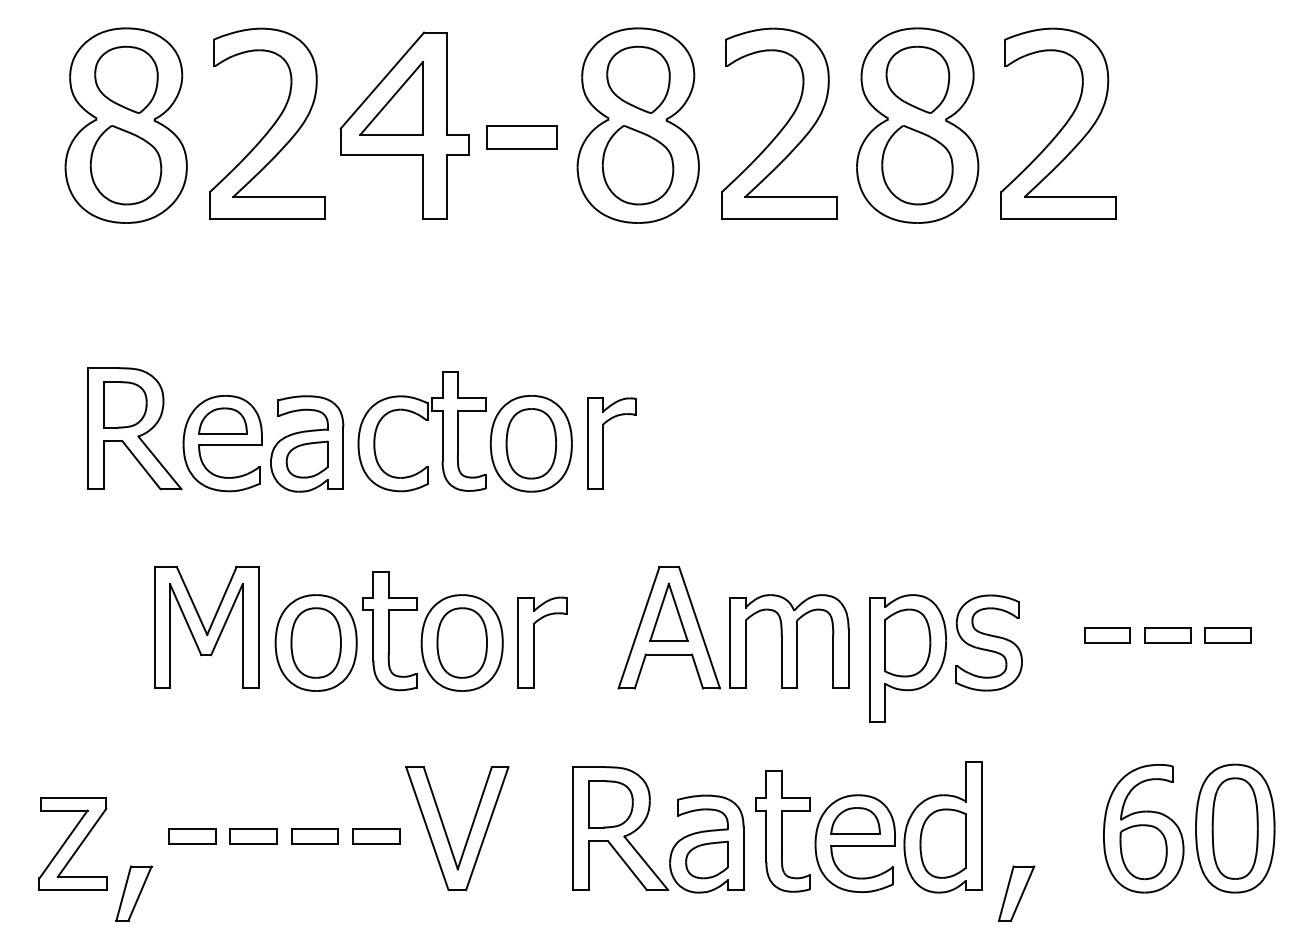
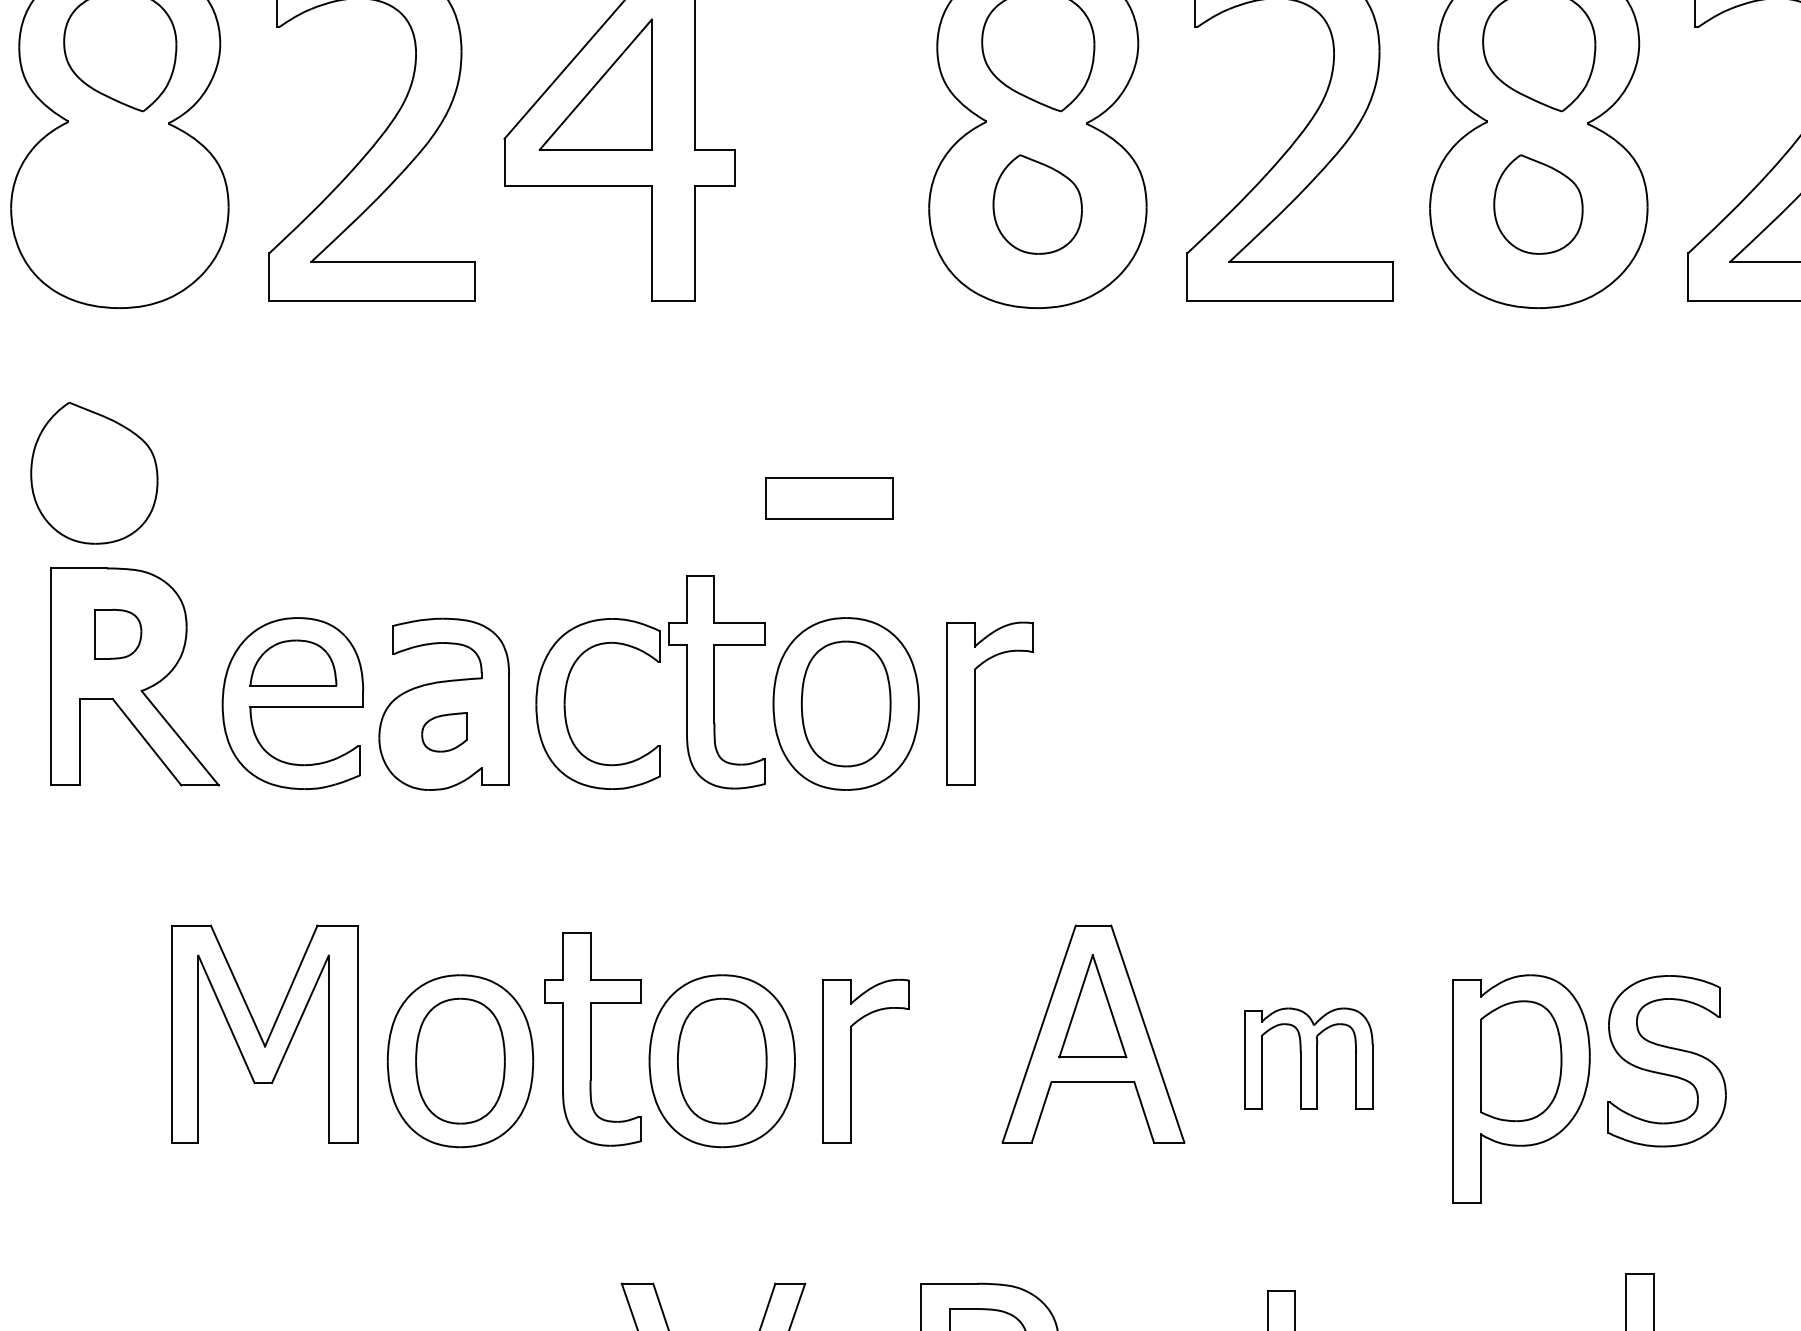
part: (521, 137) -> (828, 499), moved
part: (125, 165) -> (93, 473), moved
part: (638, 165) -> (1038, 205), size x0.7
part: (917, 165) -> (1538, 205), size x0.7
part: (125, 404) -> (118, 633), size x0.6
part: (306, 459) -> (443, 732), size x0.6
part: (789, 641) -> (1309, 1058), size x0.6

